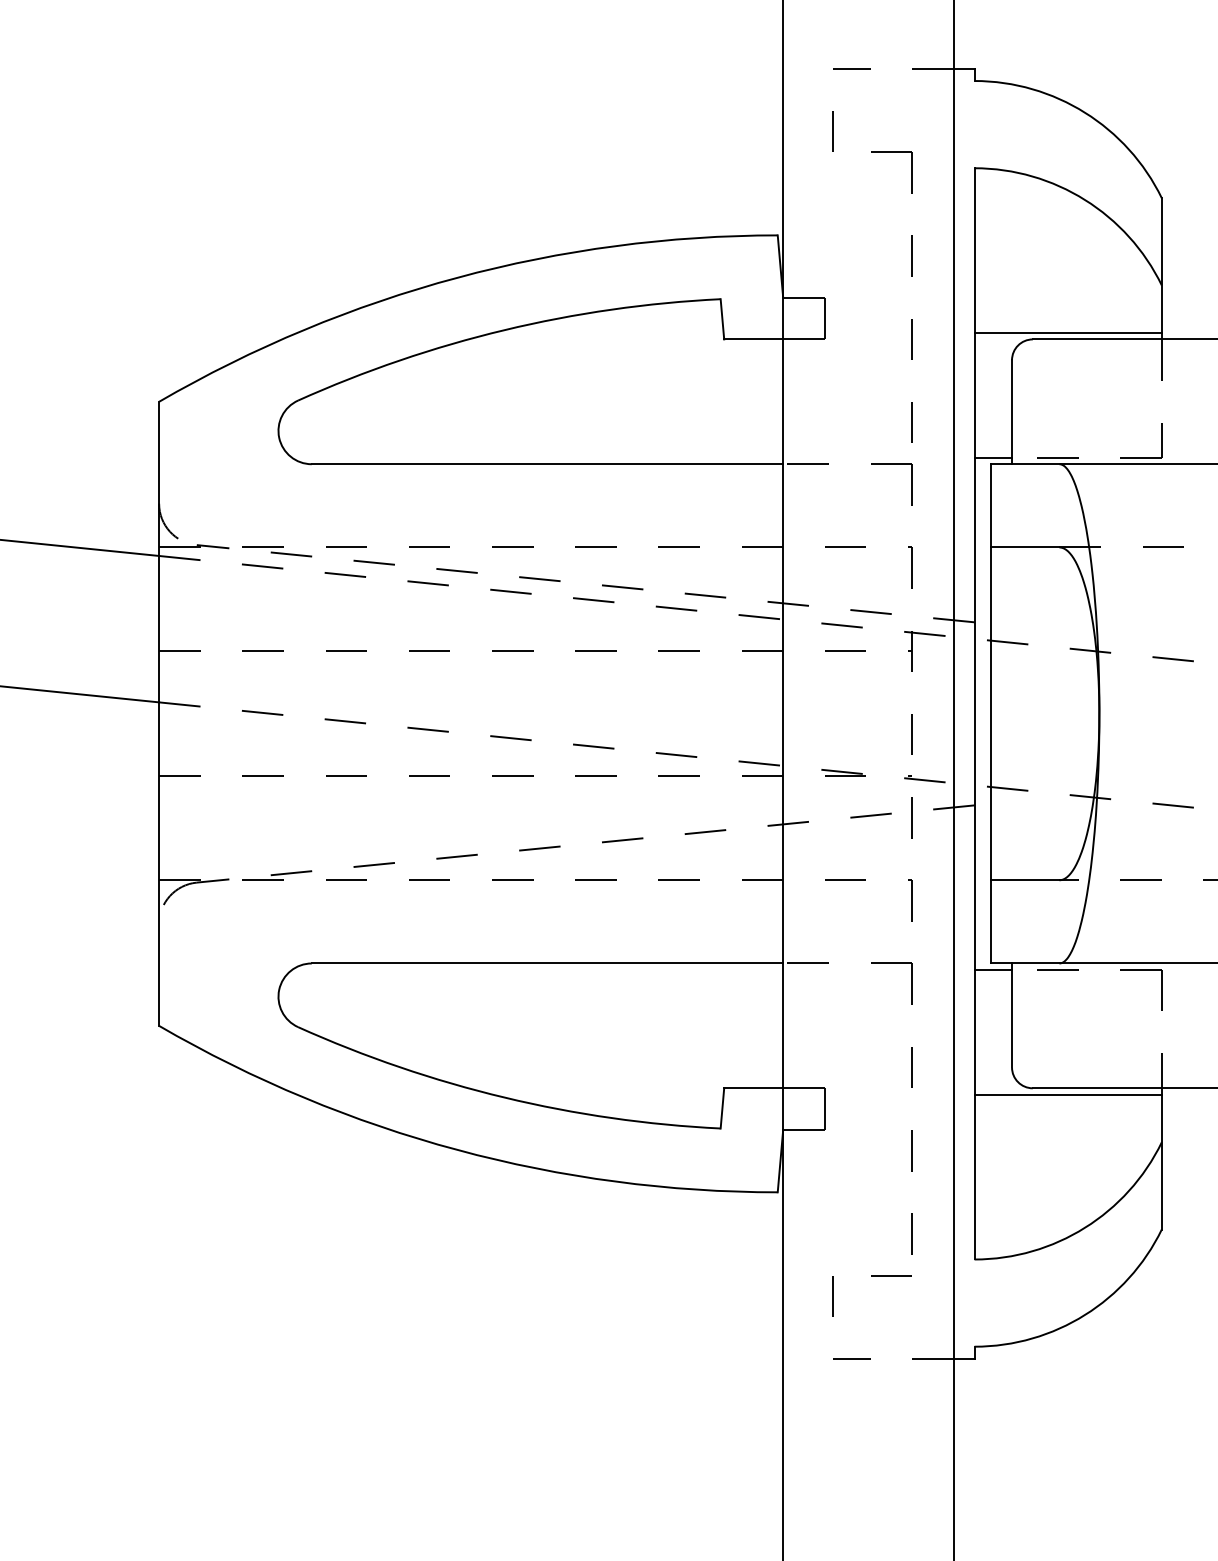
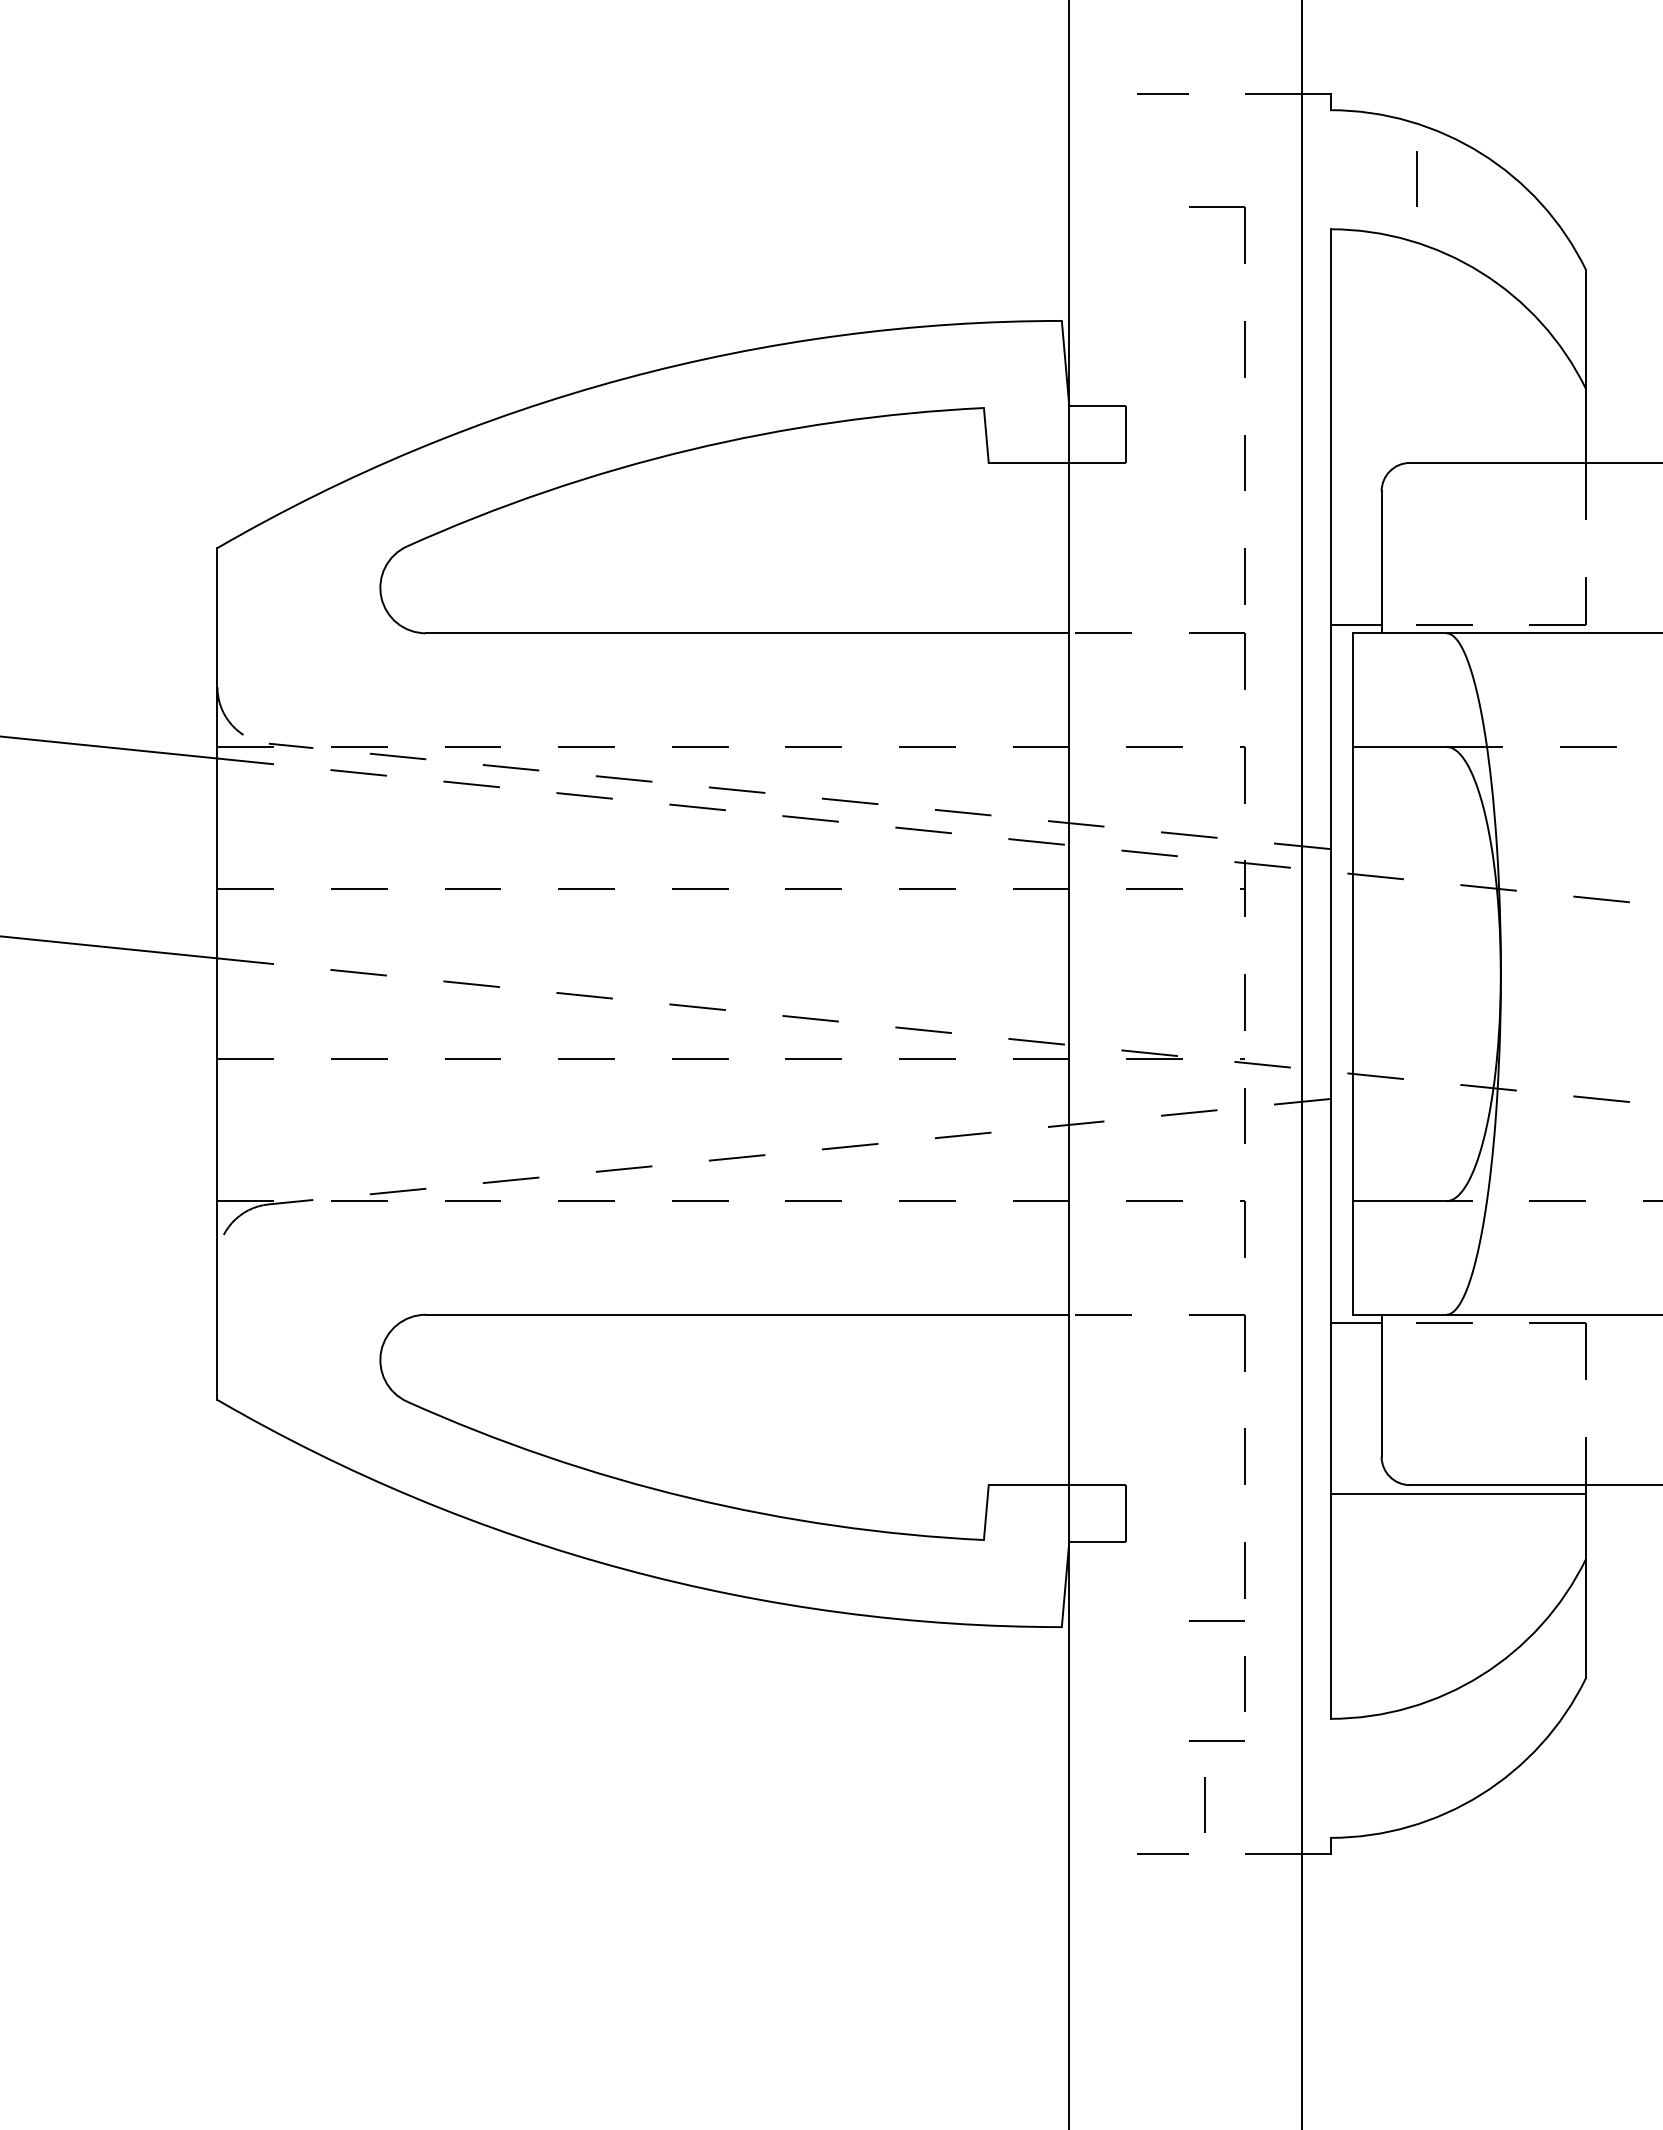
line: (832, 131) -> (1416, 178), moved
line: (1068, 333) -> (1458, 454), removed
line: (891, 1187) -> (1216, 1620), added
line: (832, 1295) -> (1204, 1804), moved

